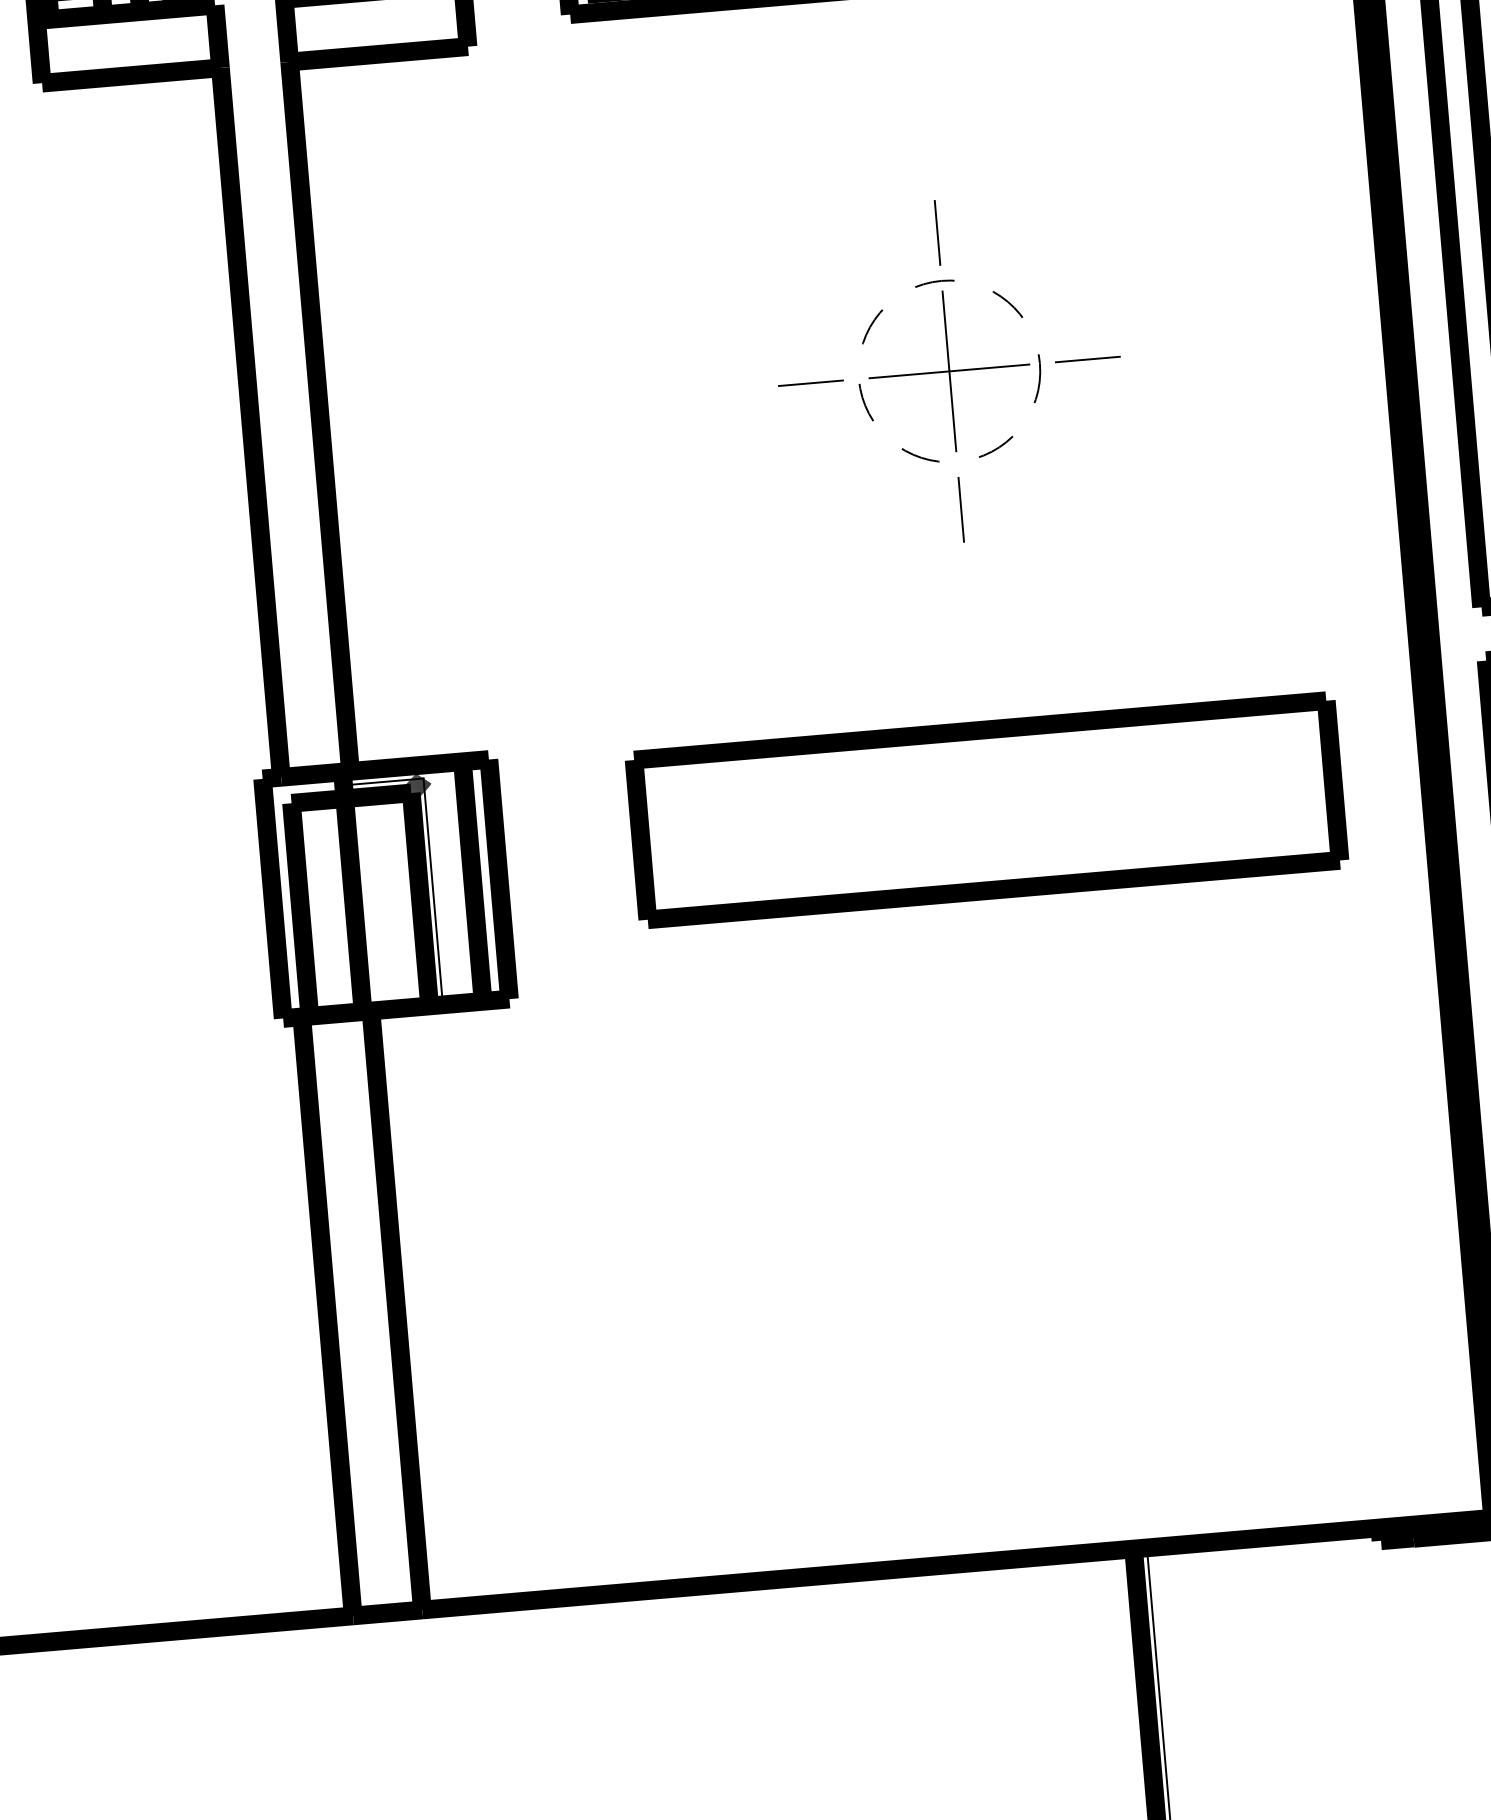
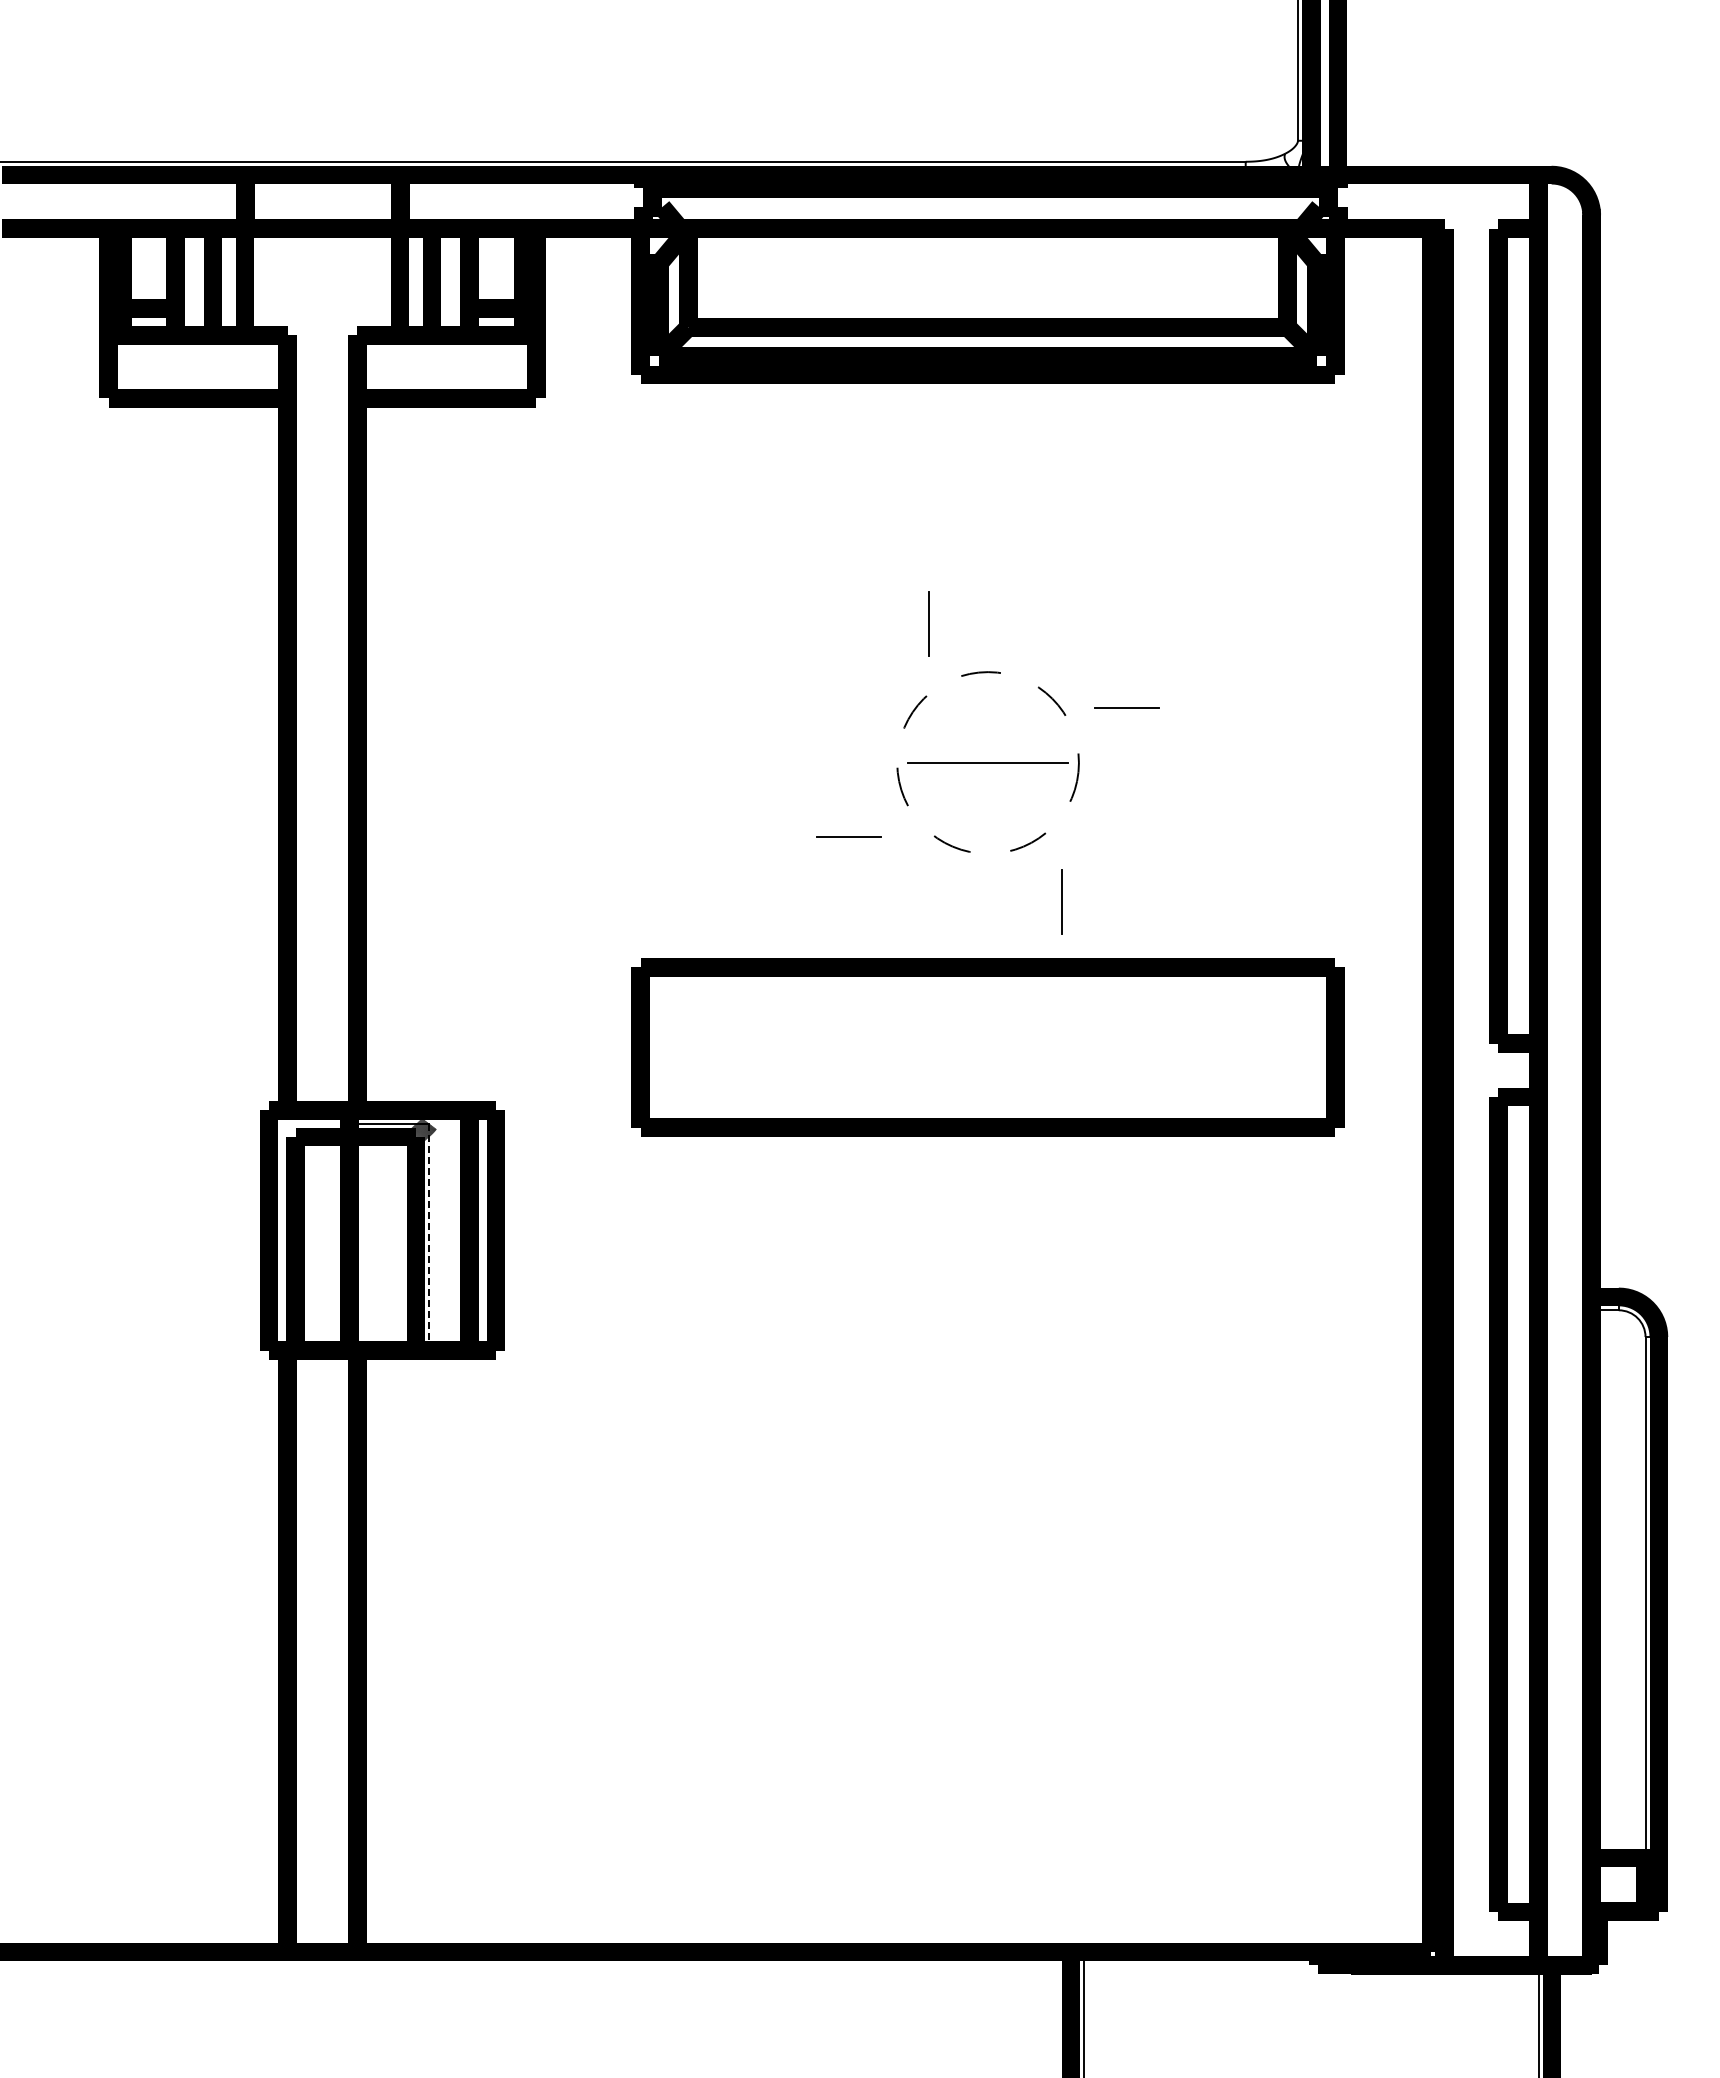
line: (936, 232) -> (928, 623), moved
line: (1087, 359) -> (1126, 707), moved
line: (949, 370) -> (988, 762), removed
line: (810, 382) -> (848, 836), moved
line: (960, 509) -> (1061, 901), moved
part: (986, 810) -> (987, 1047), moved
line: (433, 891) -> (429, 1237), solid -> dashed

